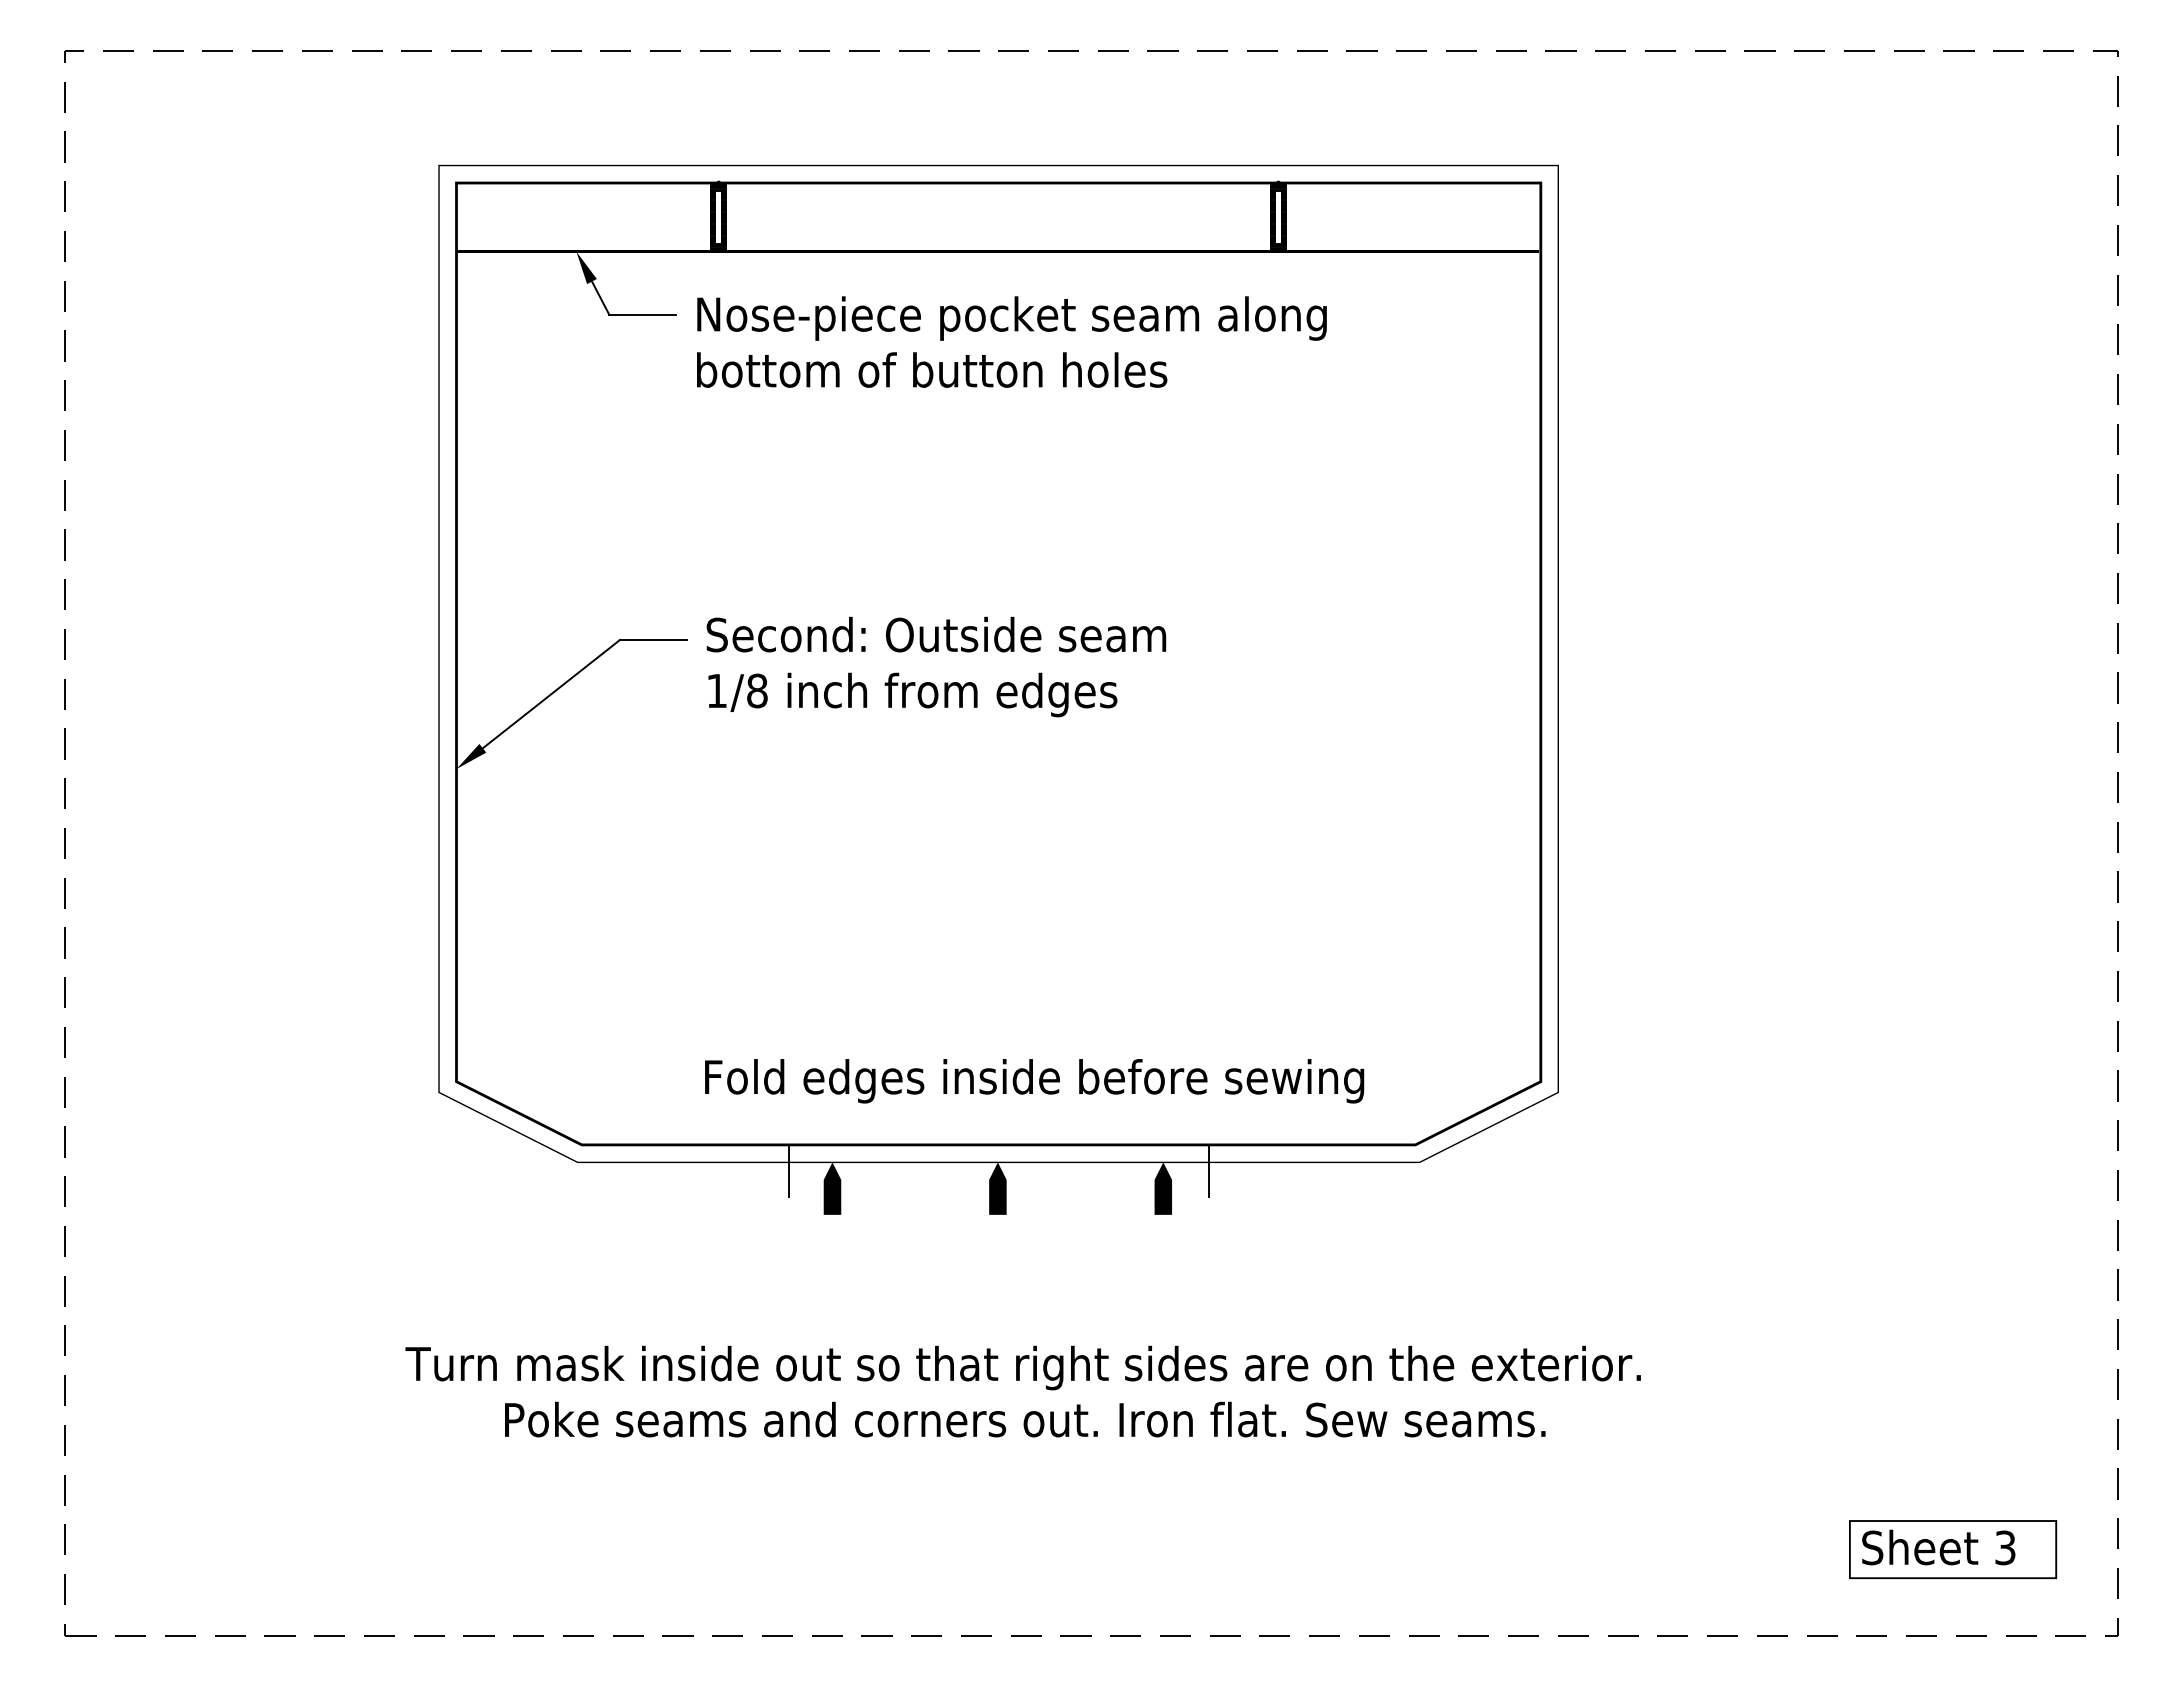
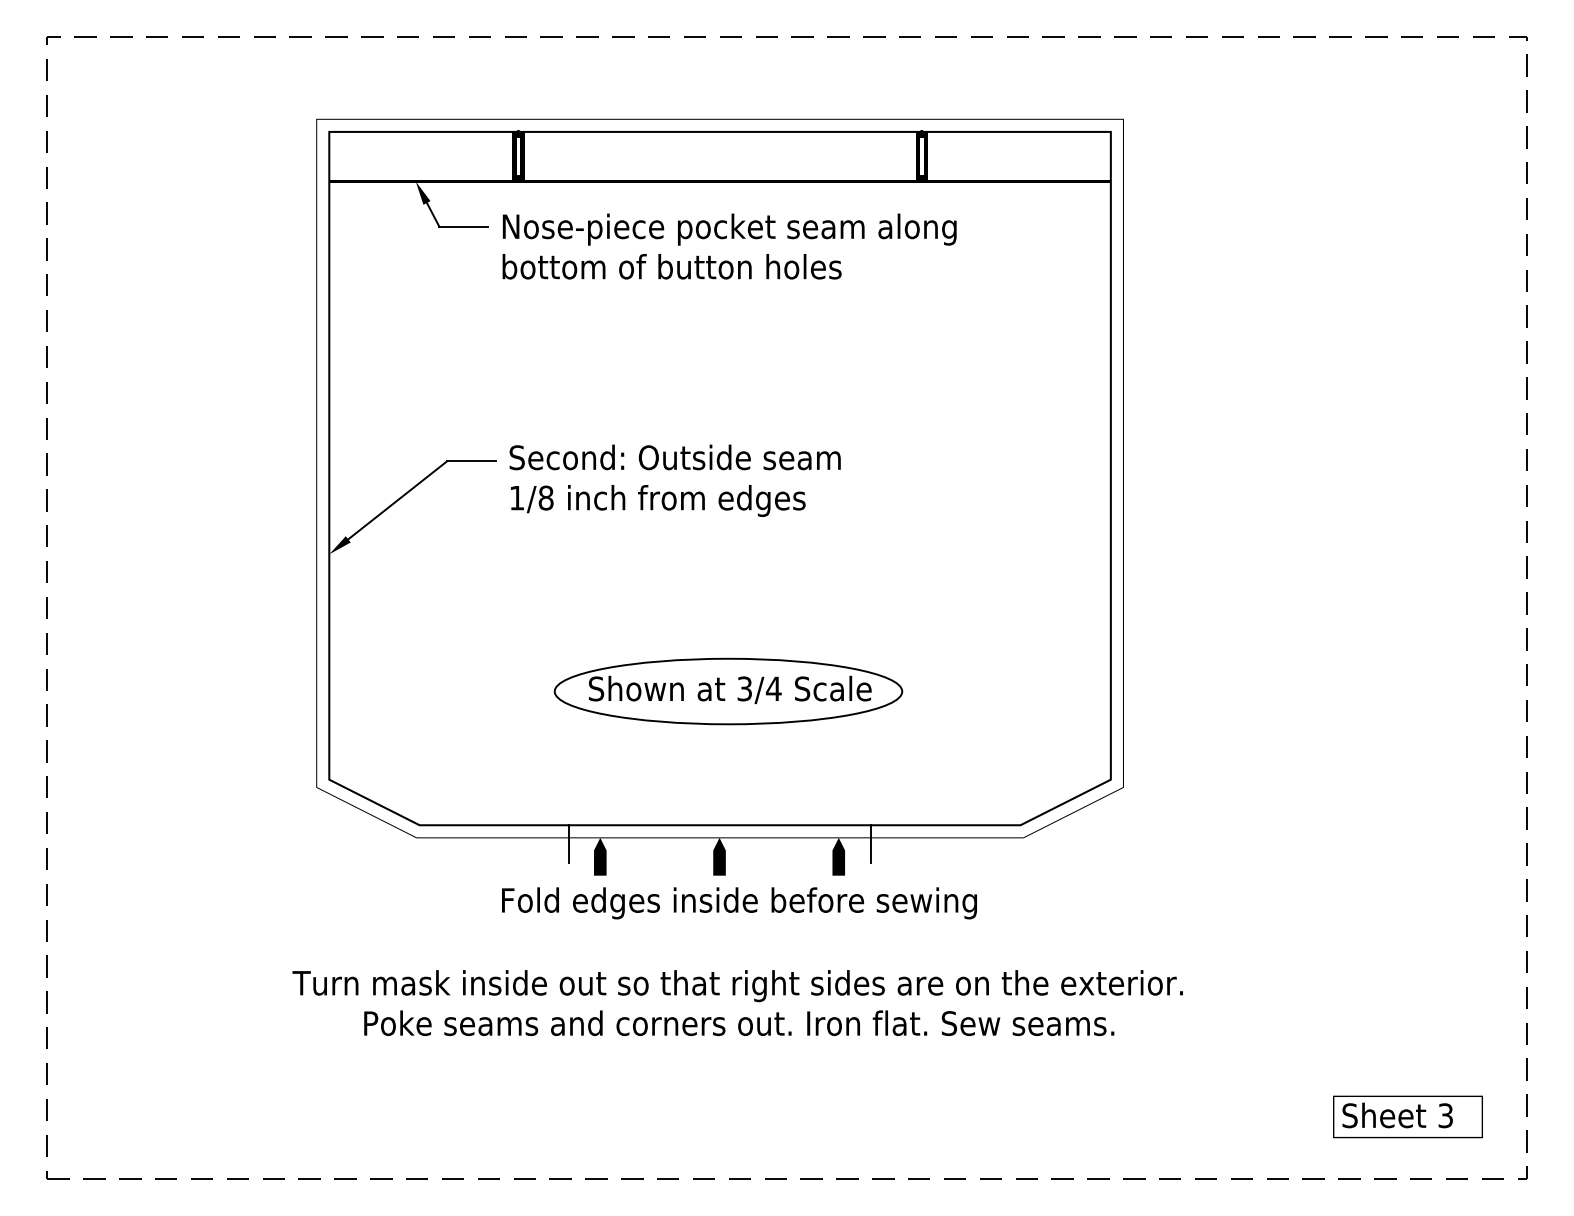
part: (1010, 959) -> (728, 691), added
text: (1034, 1081) -> (739, 903), moved

